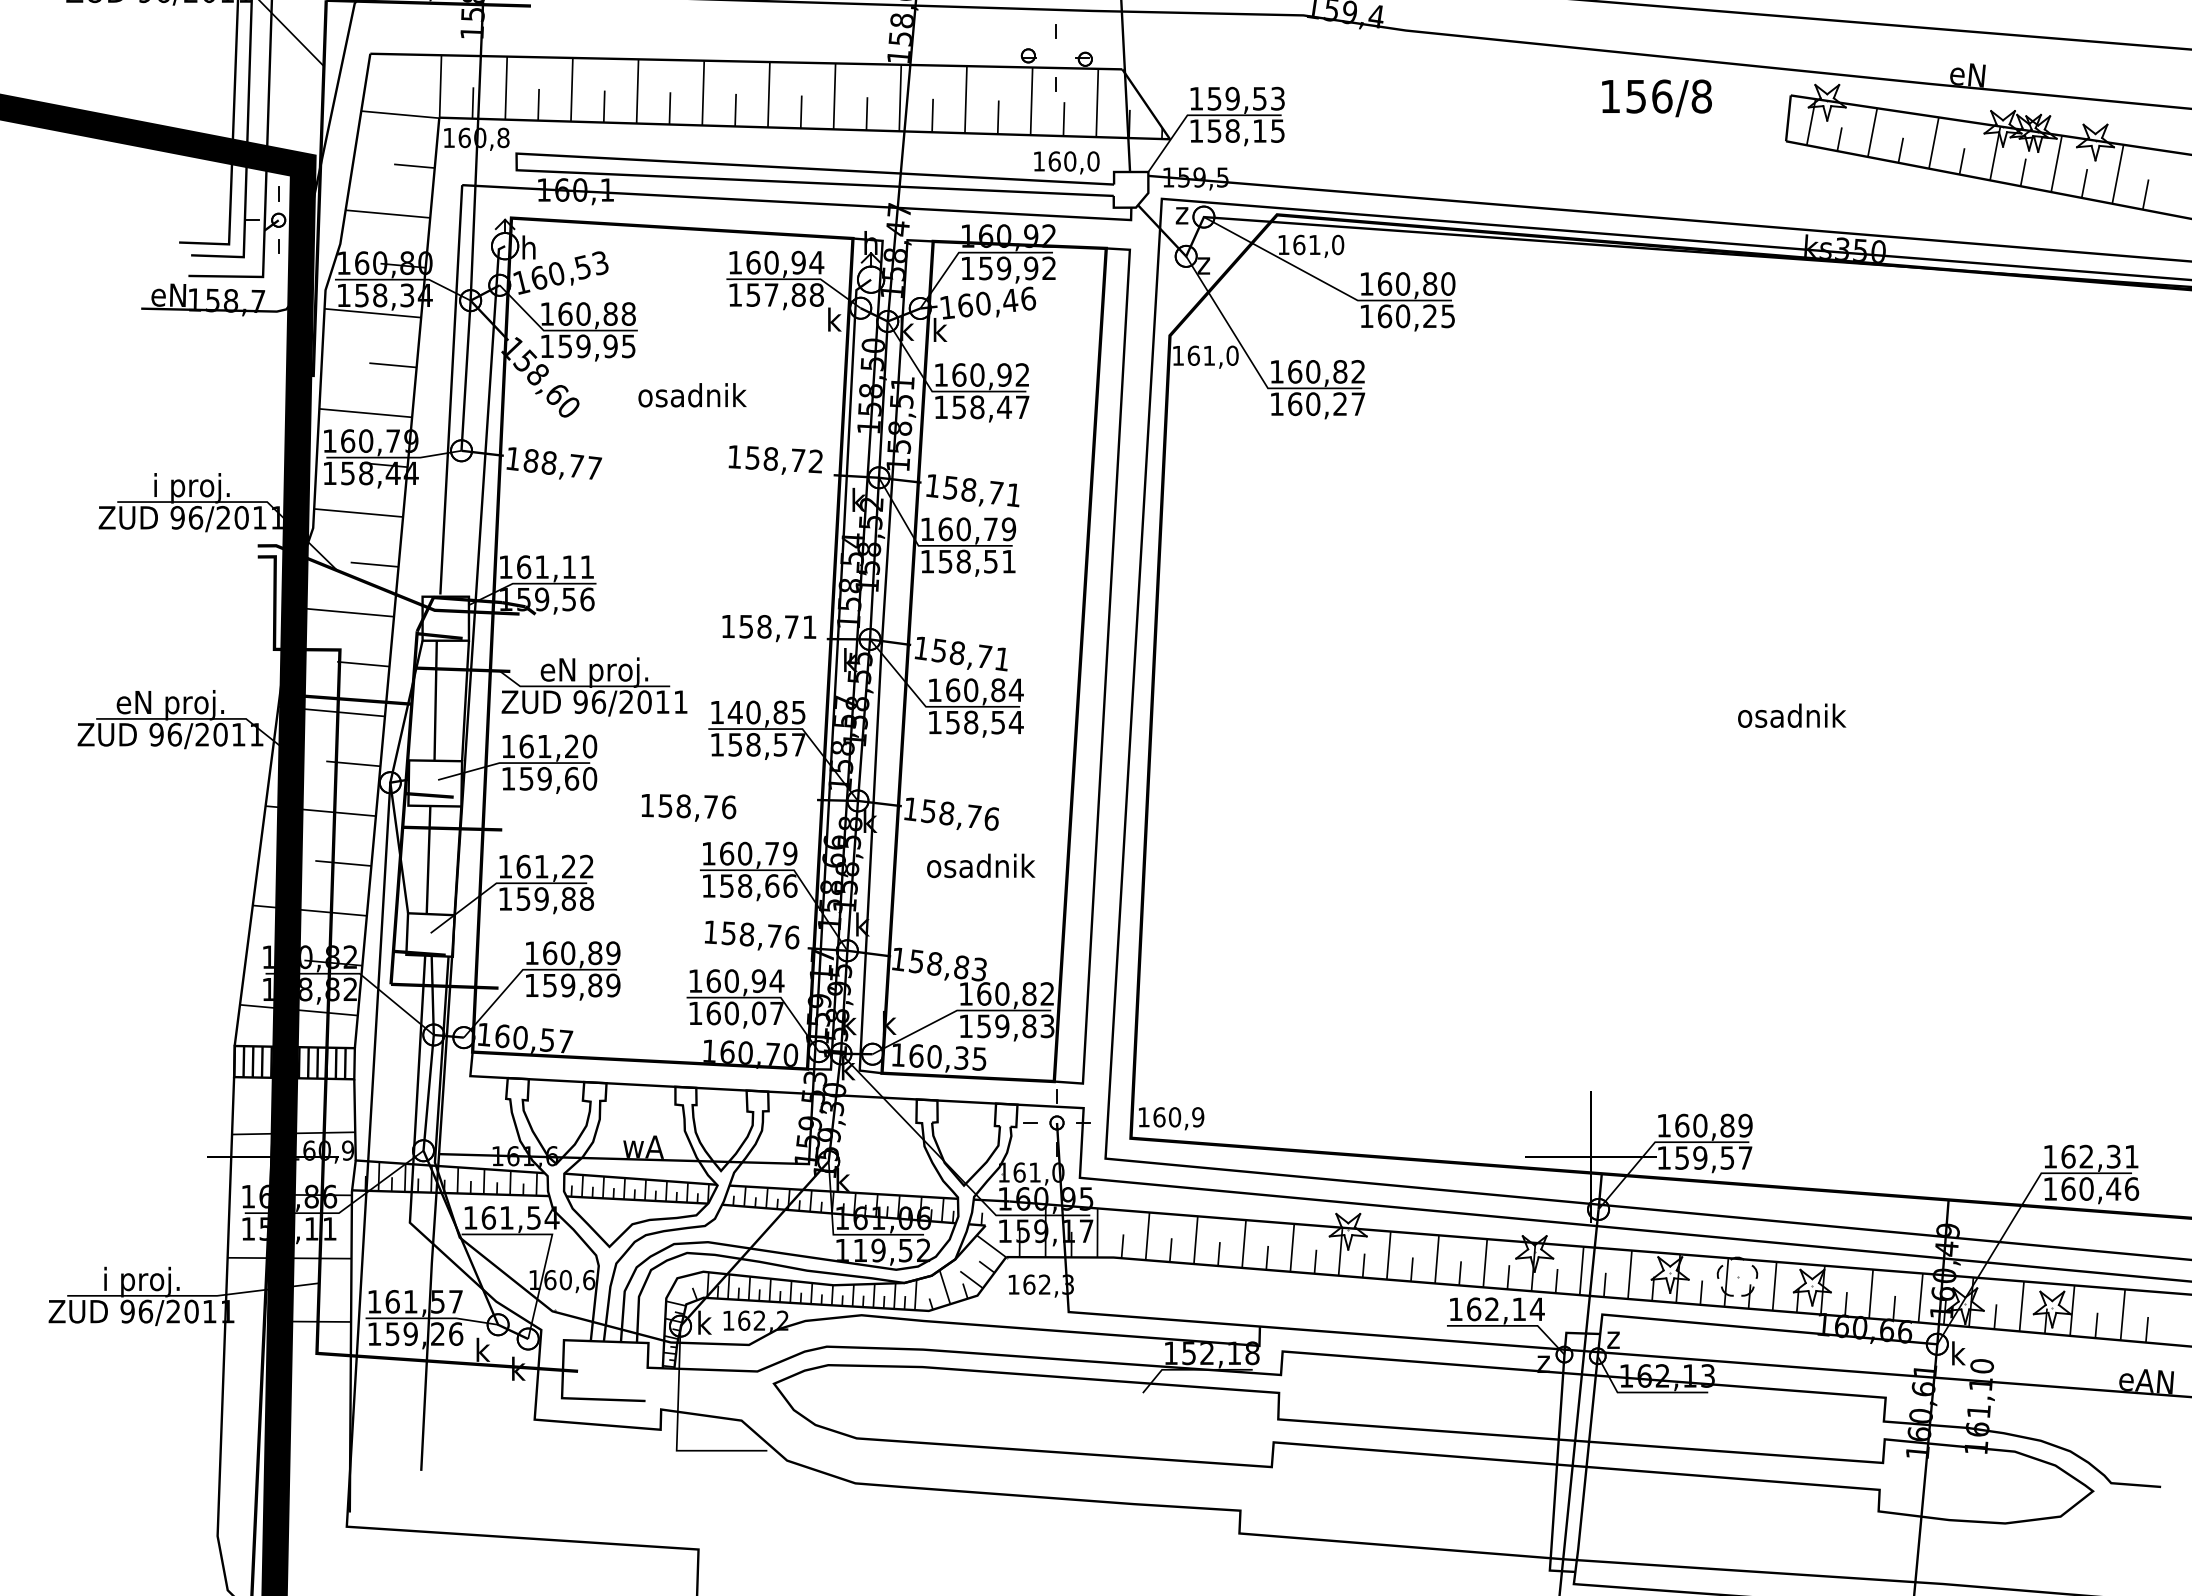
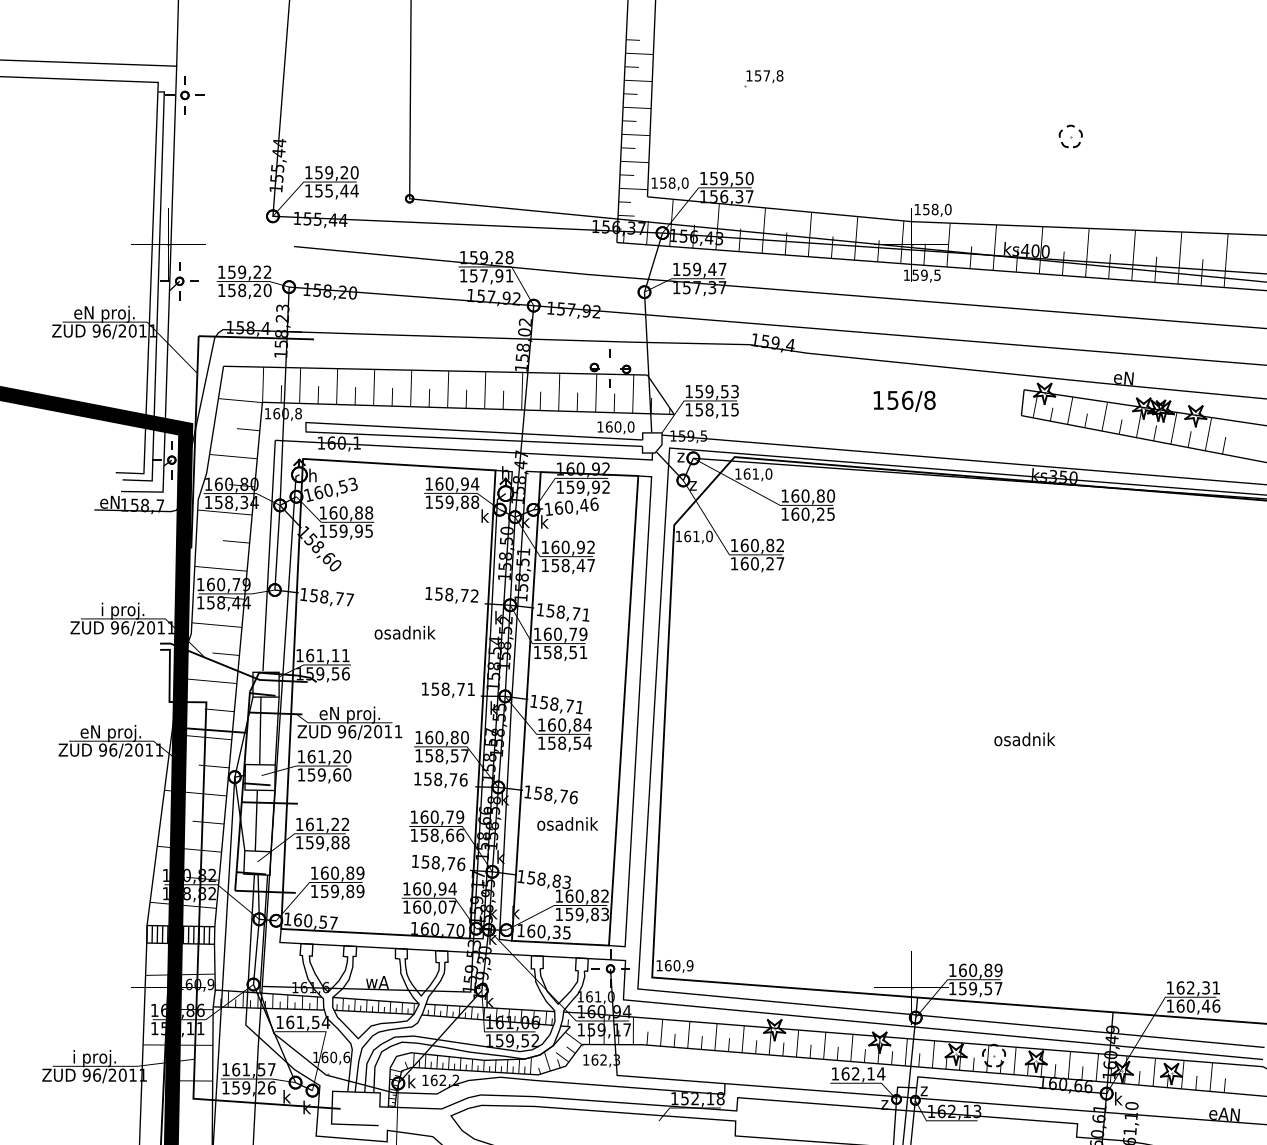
text: (1656, 96) -> (904, 400), moved
text: (771, 293) -> (449, 501), 157,88 -> 159,88
text: (691, 394) -> (404, 632), moved
text: (529, 460) -> (313, 595), 188,77 -> 158,77
text: (765, 712) -> (446, 737), 140,85 -> 160,80
text: (687, 806) -> (440, 779), moved
text: (1087, 1198) -> (627, 1011), 160,95 -> 160,94
text: (860, 1250) -> (499, 1040), 119,52 -> 159,52

